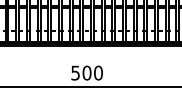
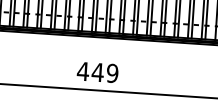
text: (86, 72) -> (97, 71), 500 -> 449

